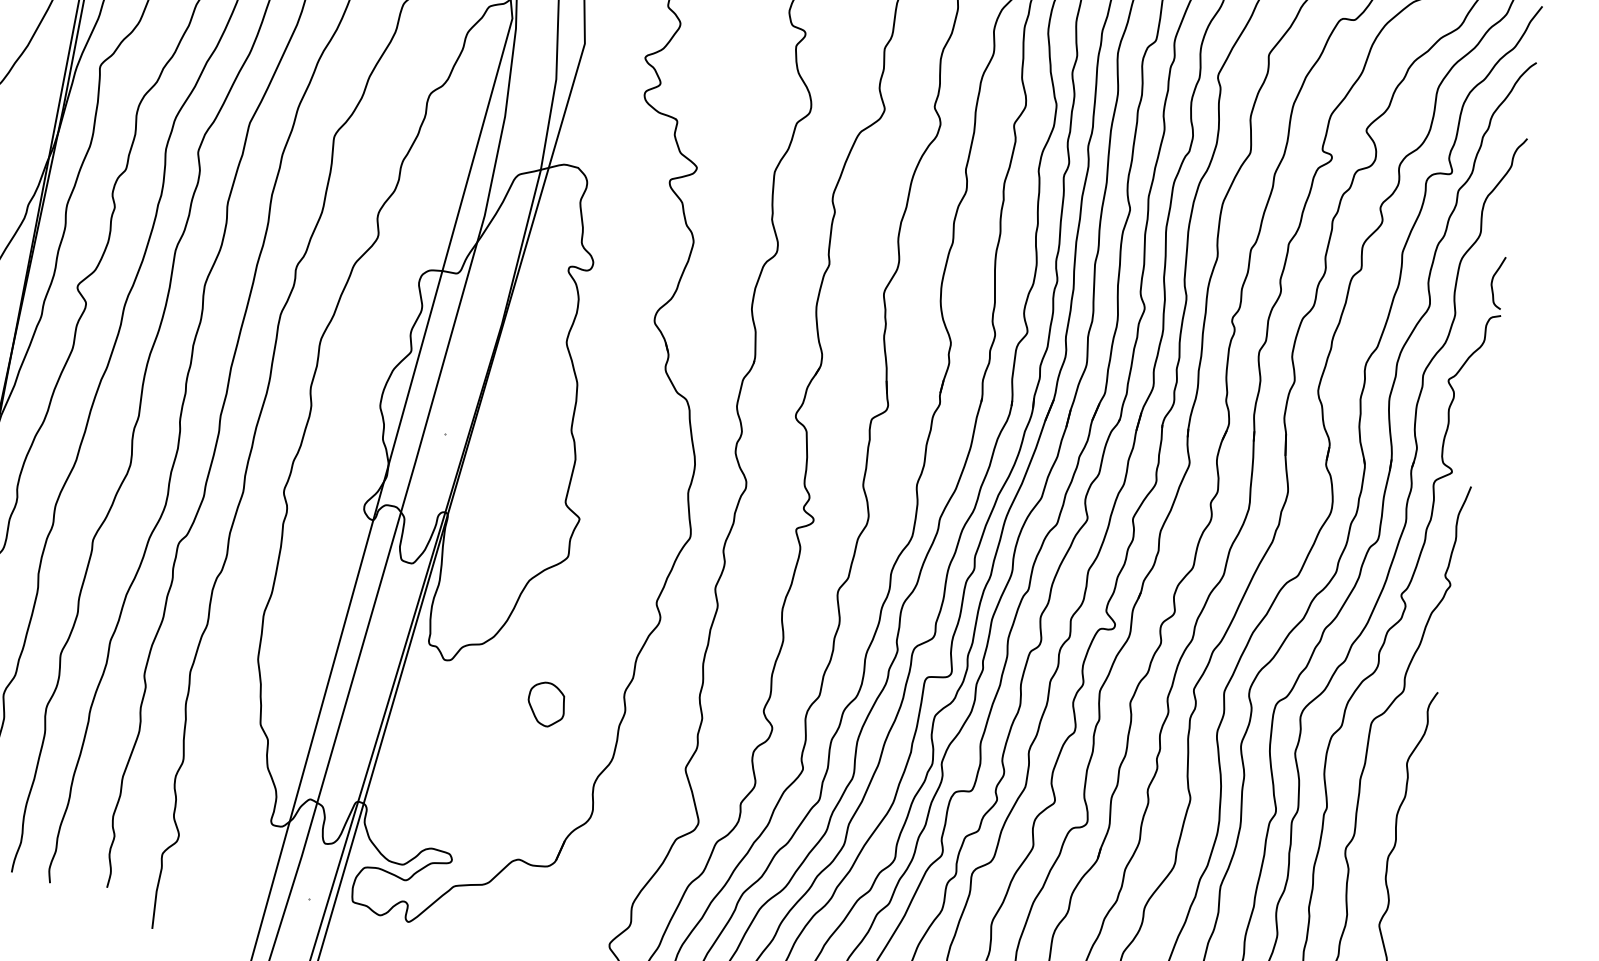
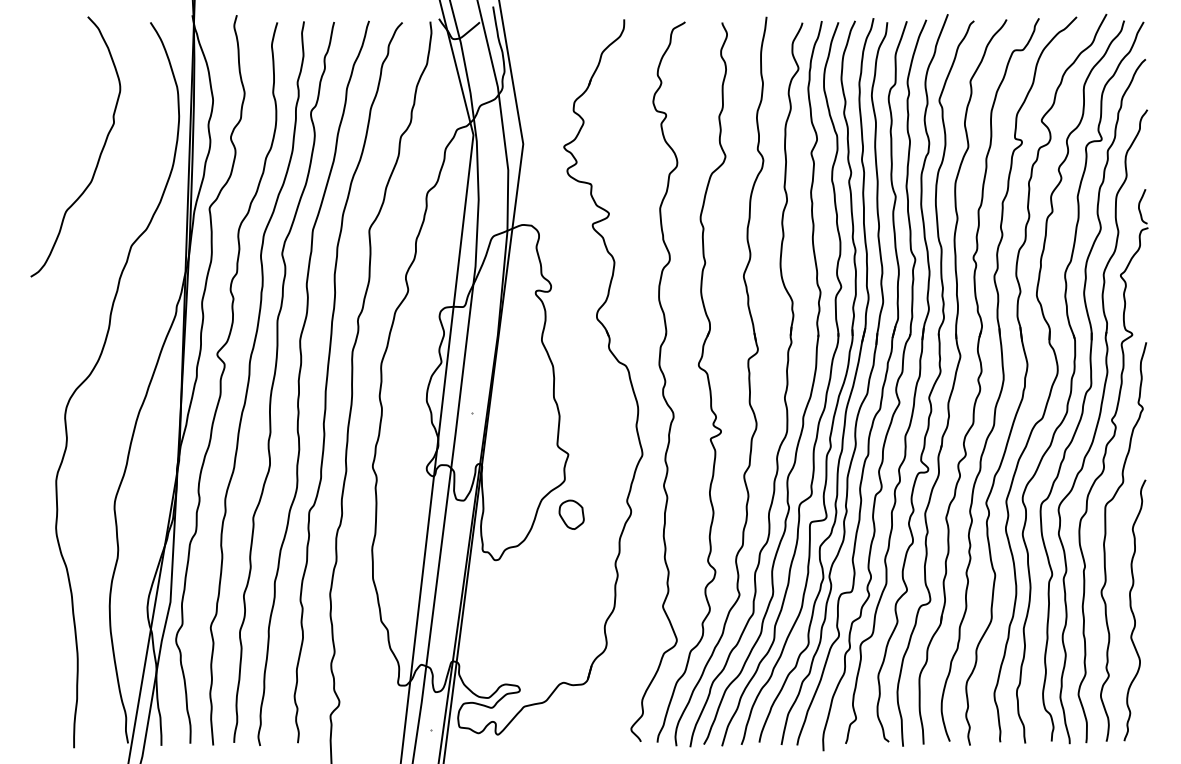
part: (546, 703) -> (571, 514), moved

